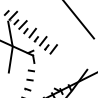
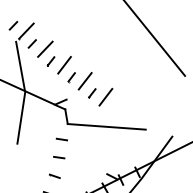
line: (54, 64) -> (107, 126), added

